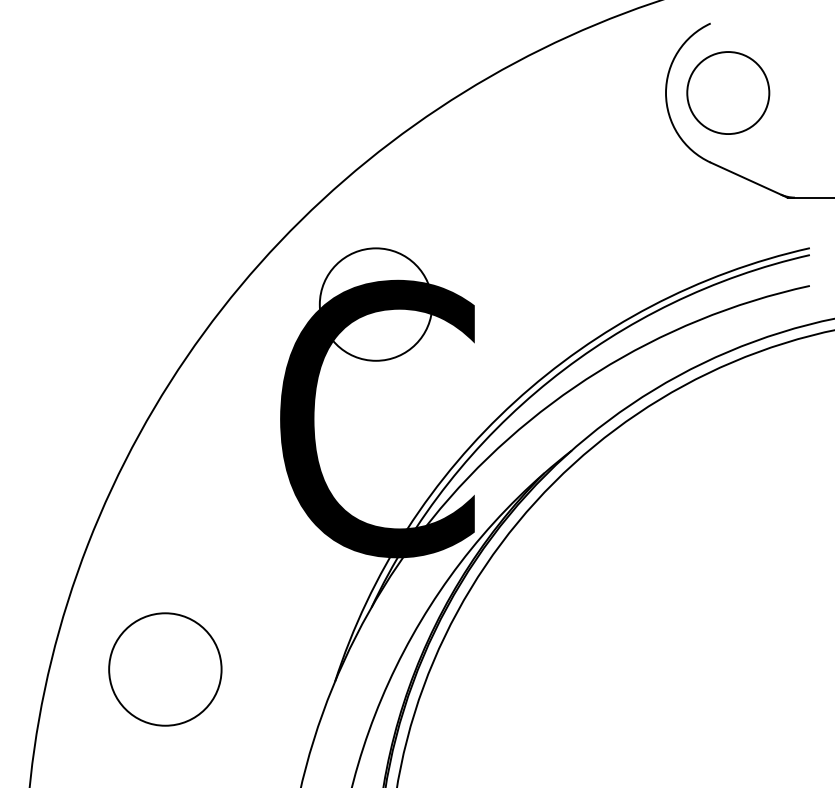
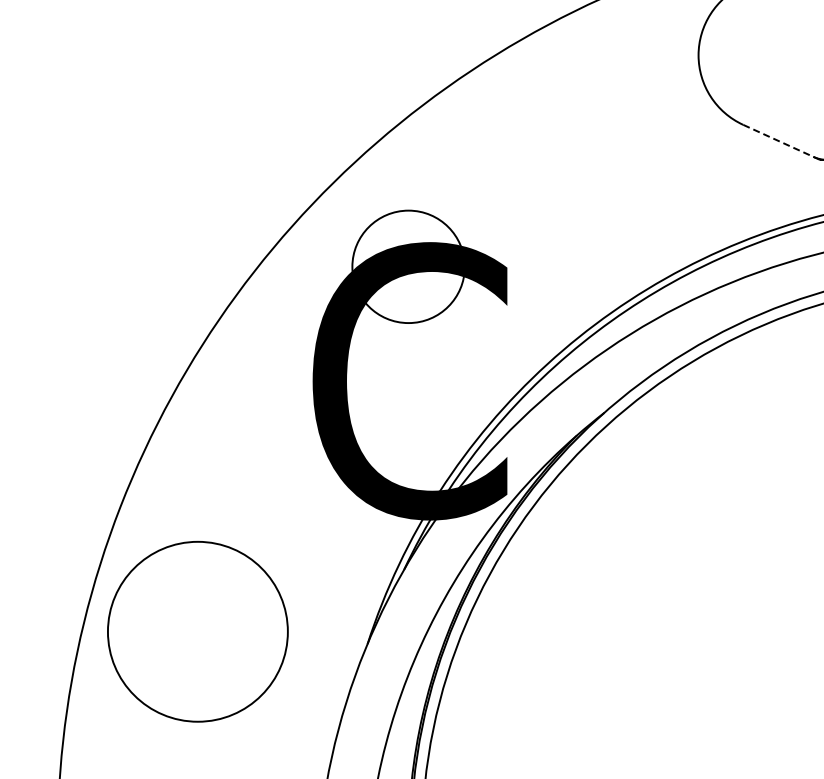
circle: (728, 92) -> (761, 54), removed
line: (748, 179) -> (781, 141), solid -> dashed
circle: (165, 669) -> (198, 631), size x1.6

